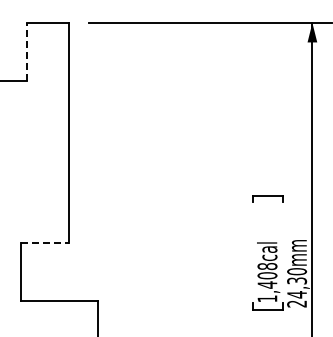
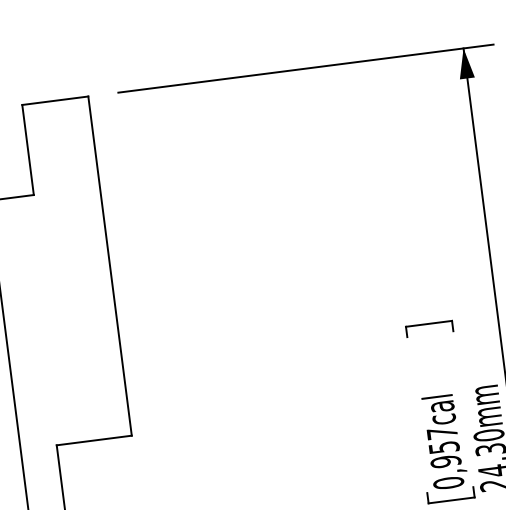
line: (26, 51) -> (27, 148), dashed -> solid
line: (45, 242) -> (94, 439), dashed -> solid
text: (267, 282) -> (445, 457), 1,408cal -> 0,957cal

